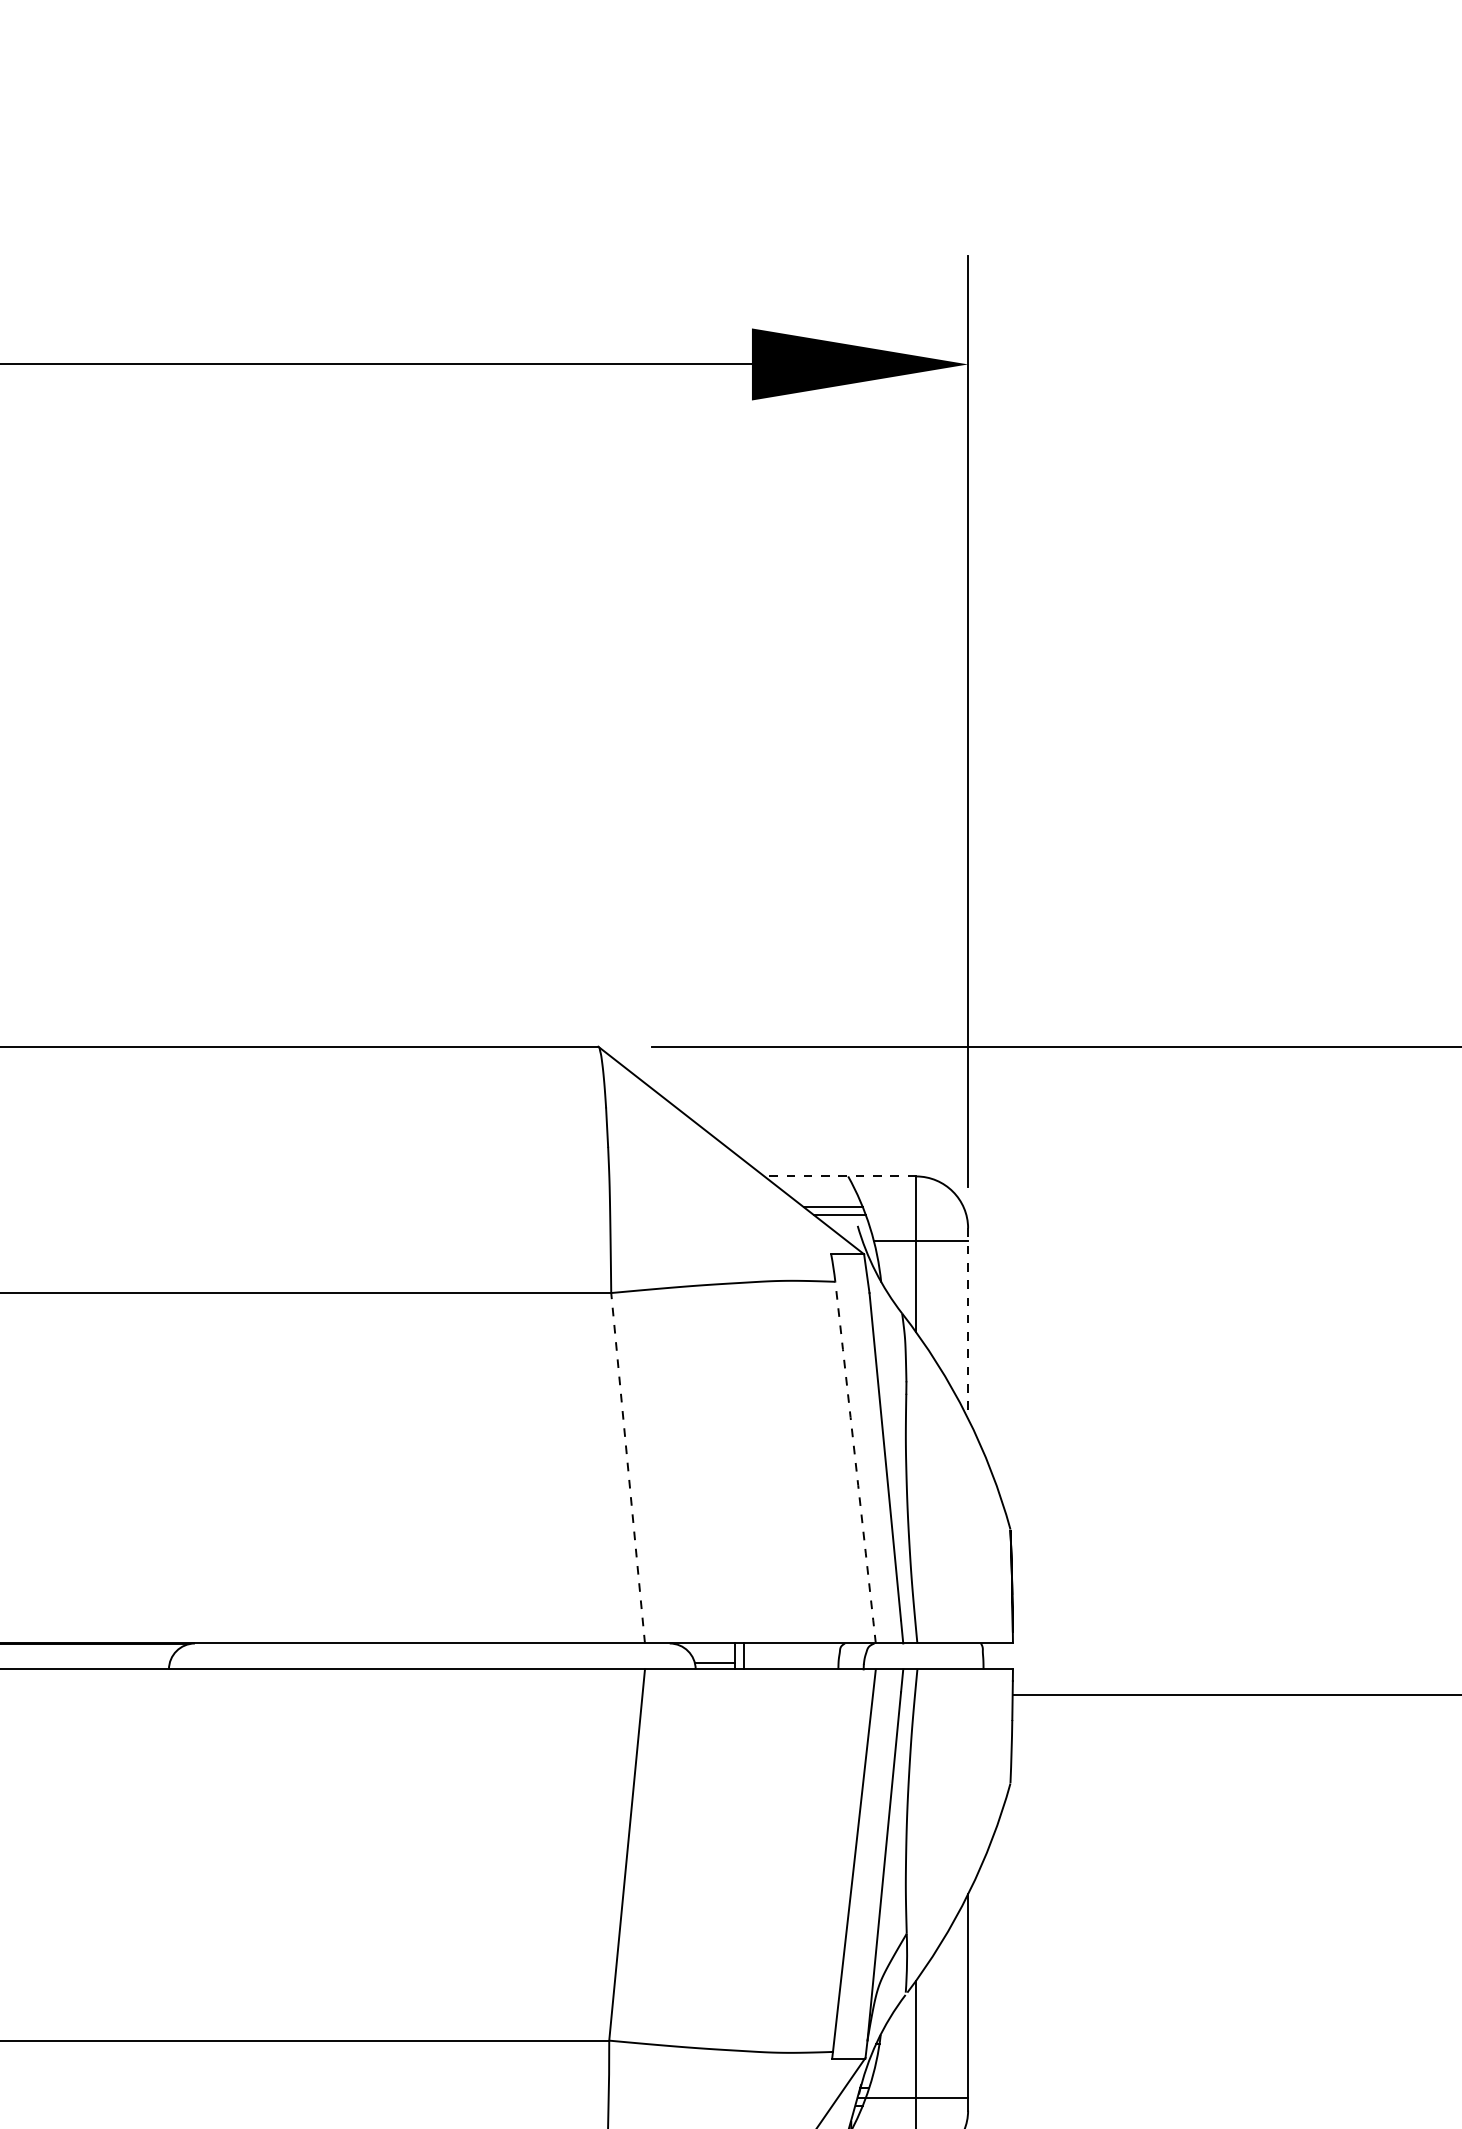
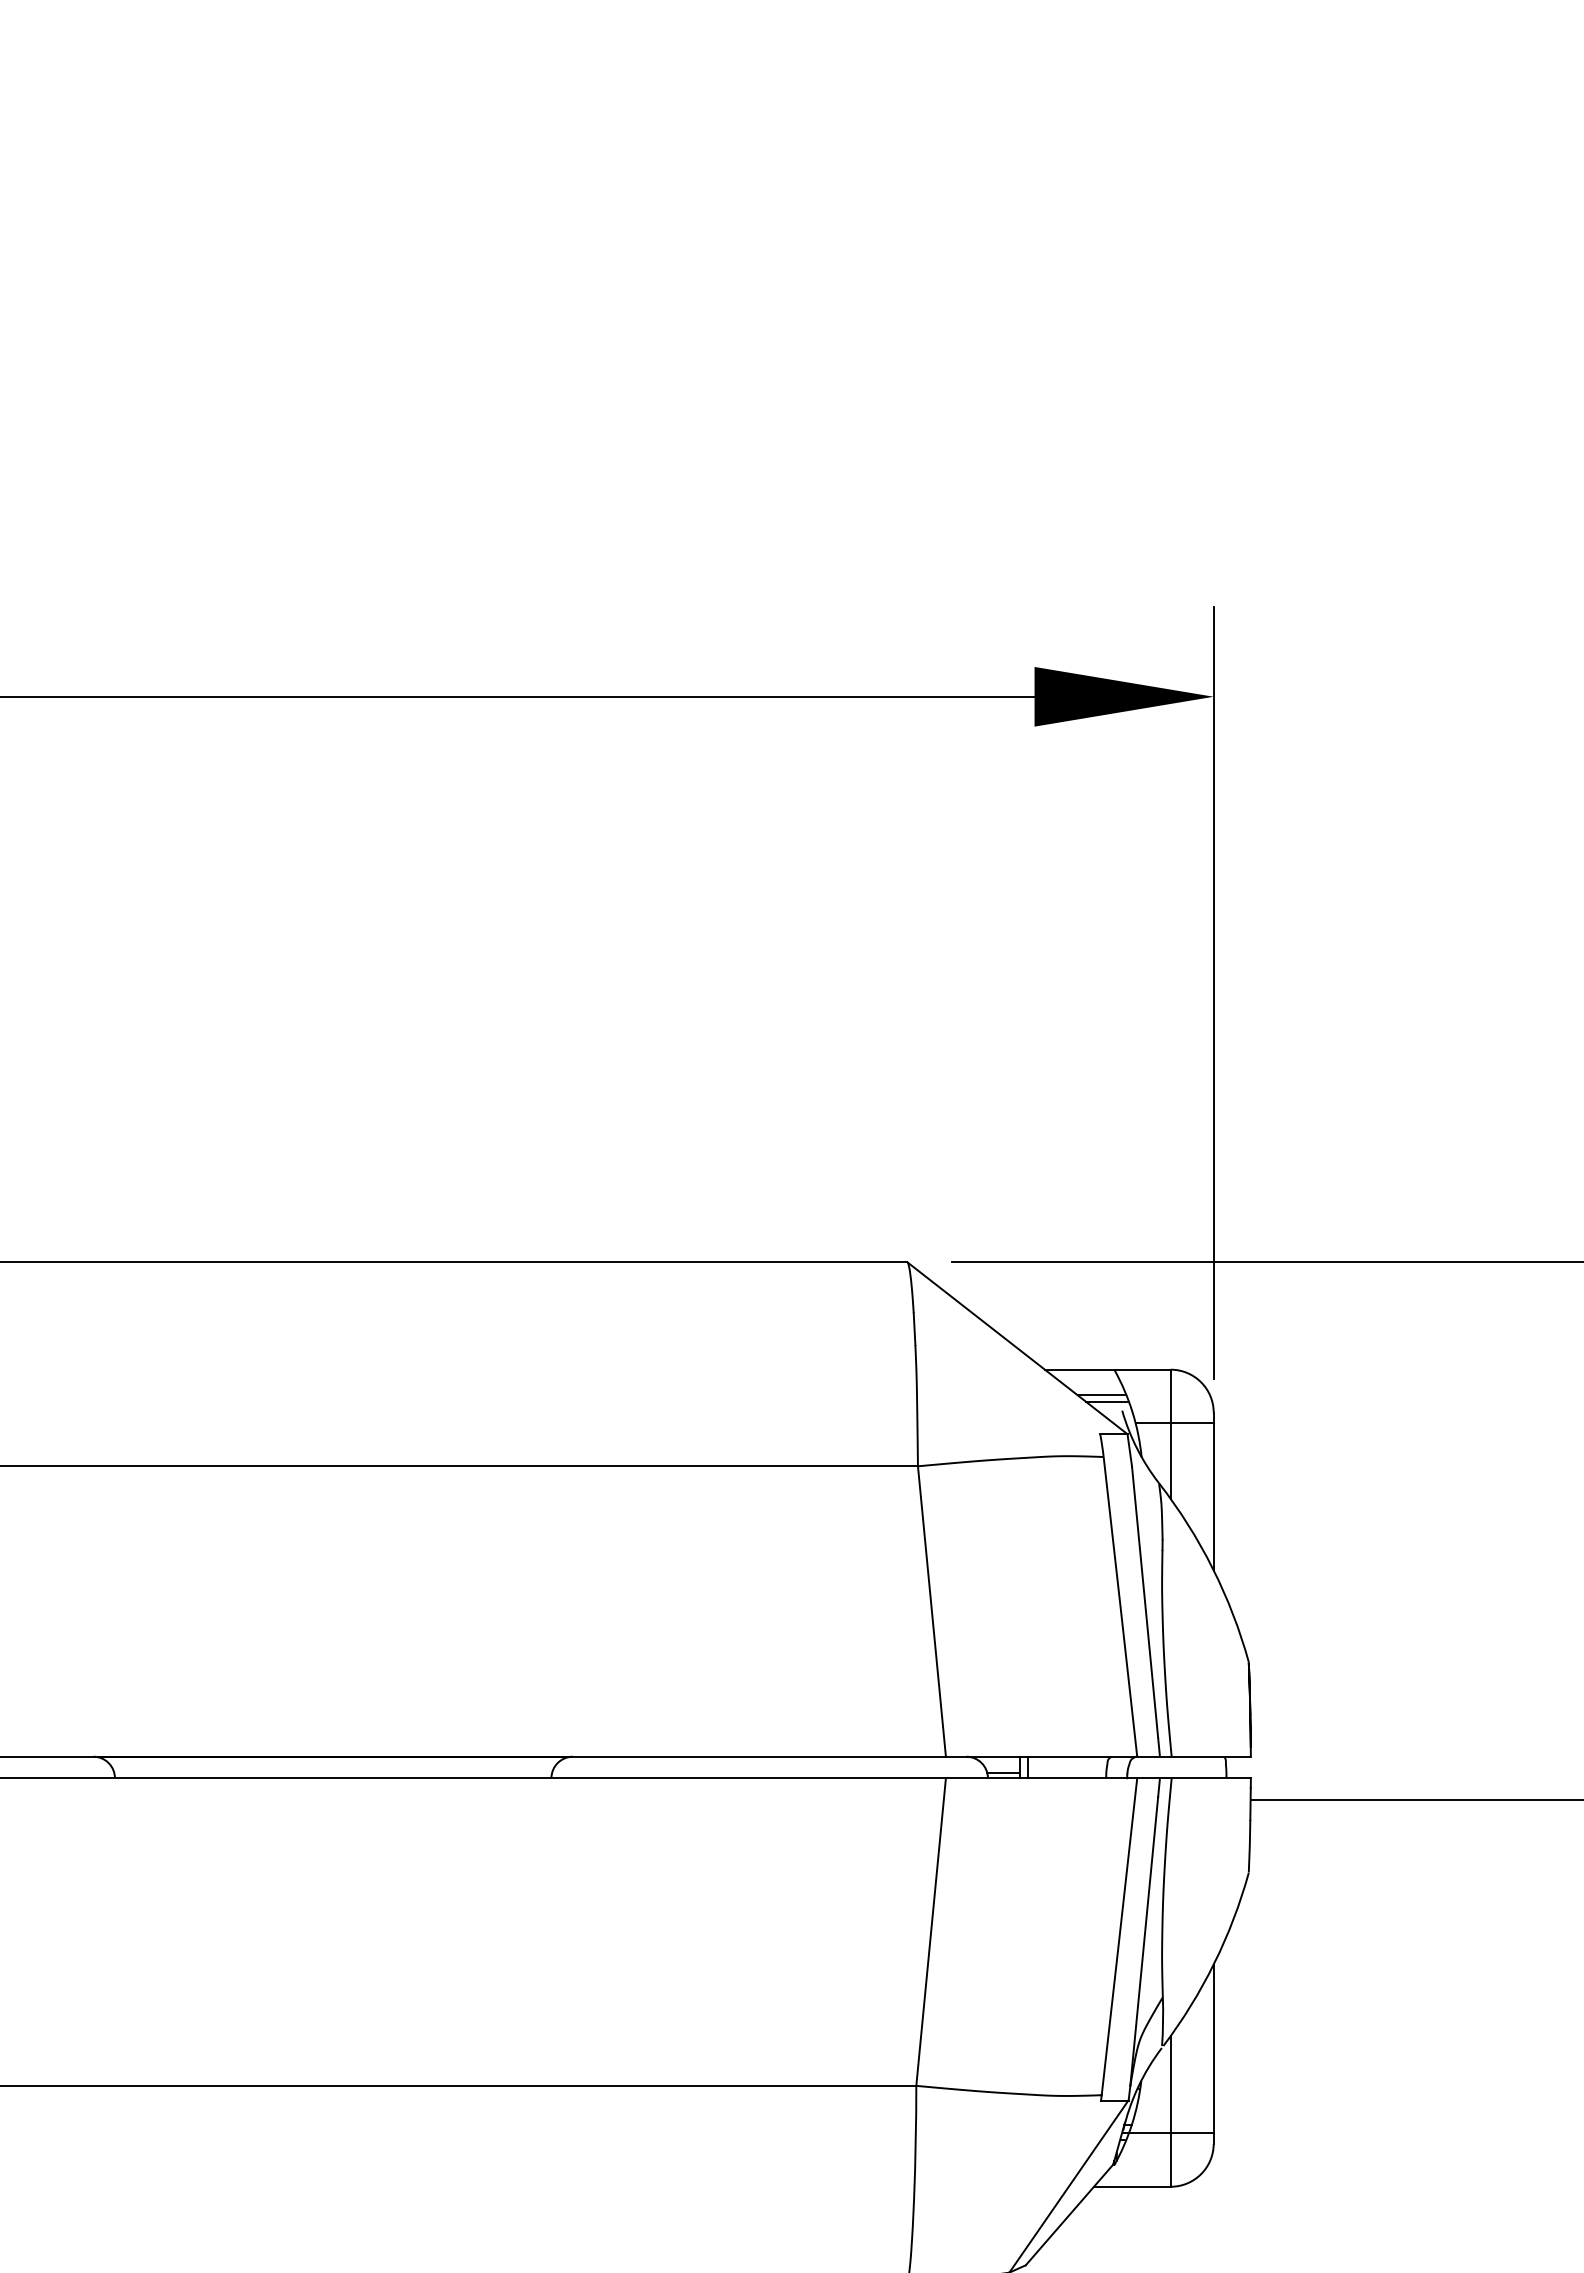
line: (839, 1176) -> (1107, 1369), dashed -> solid
line: (967, 1323) -> (1213, 1491), dashed -> solid
arc: (855, 1462) -> (1120, 1606), dashed -> solid
line: (627, 1468) -> (931, 1611), dashed -> solid

